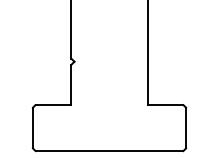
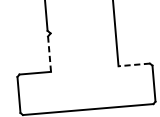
line: (71, 85) -> (49, 54), solid -> dashed
line: (165, 105) -> (134, 65), solid -> dashed

